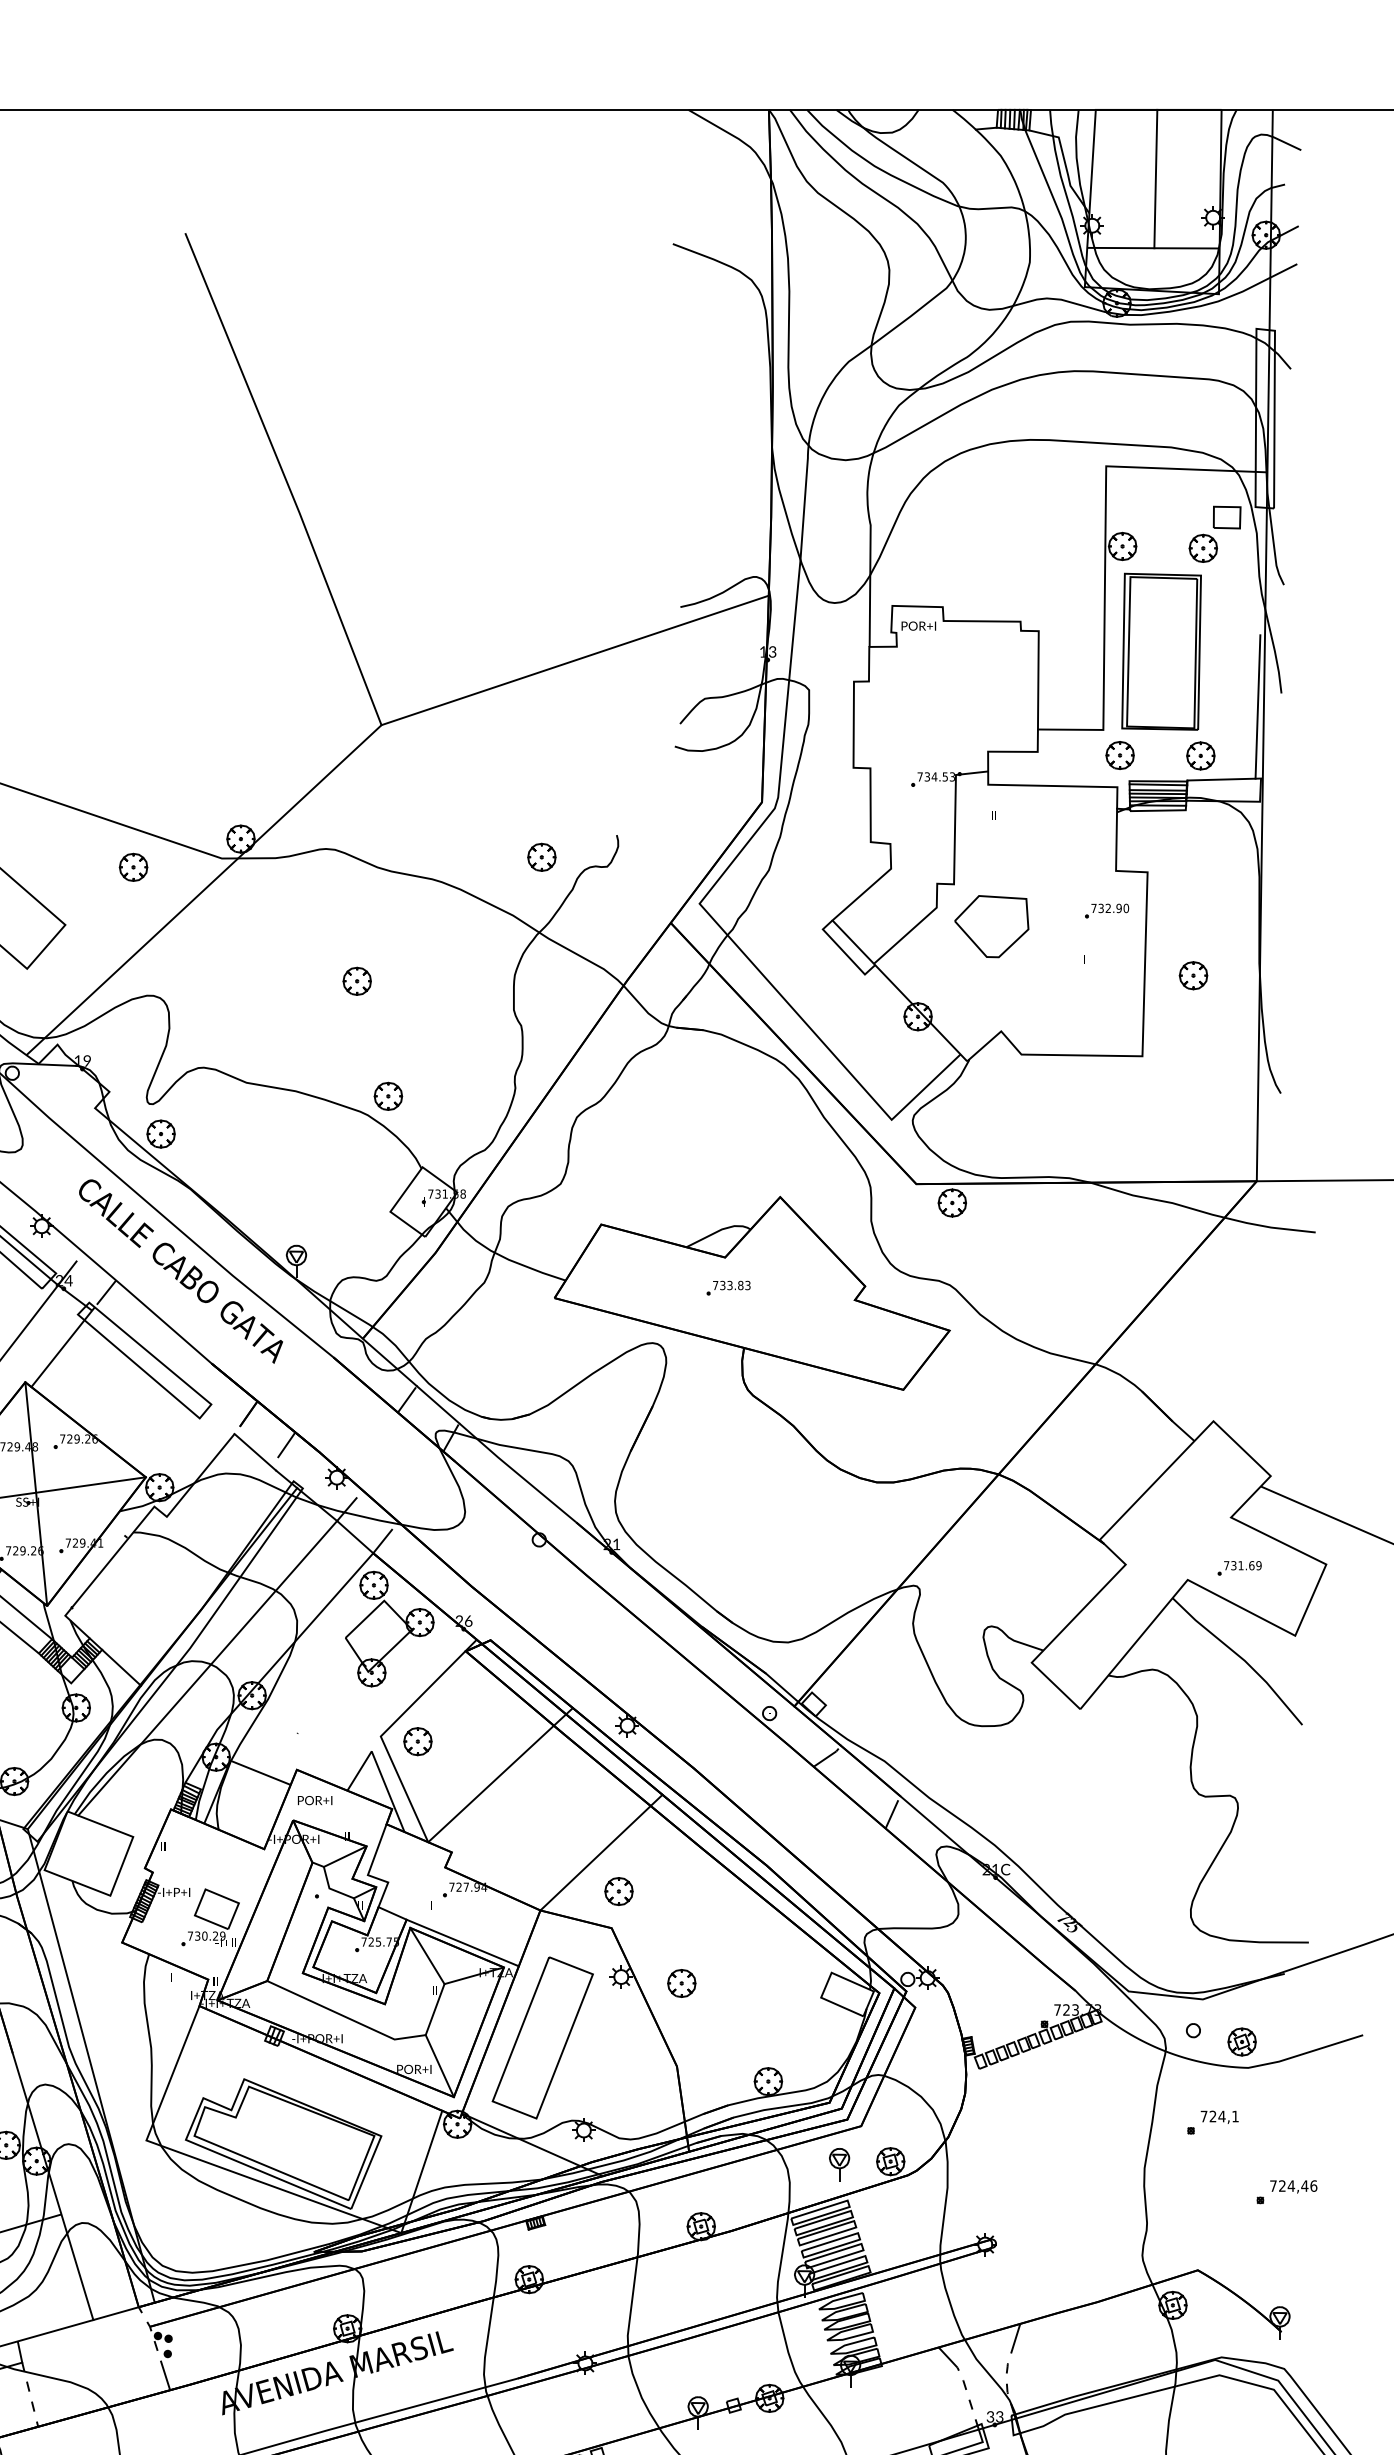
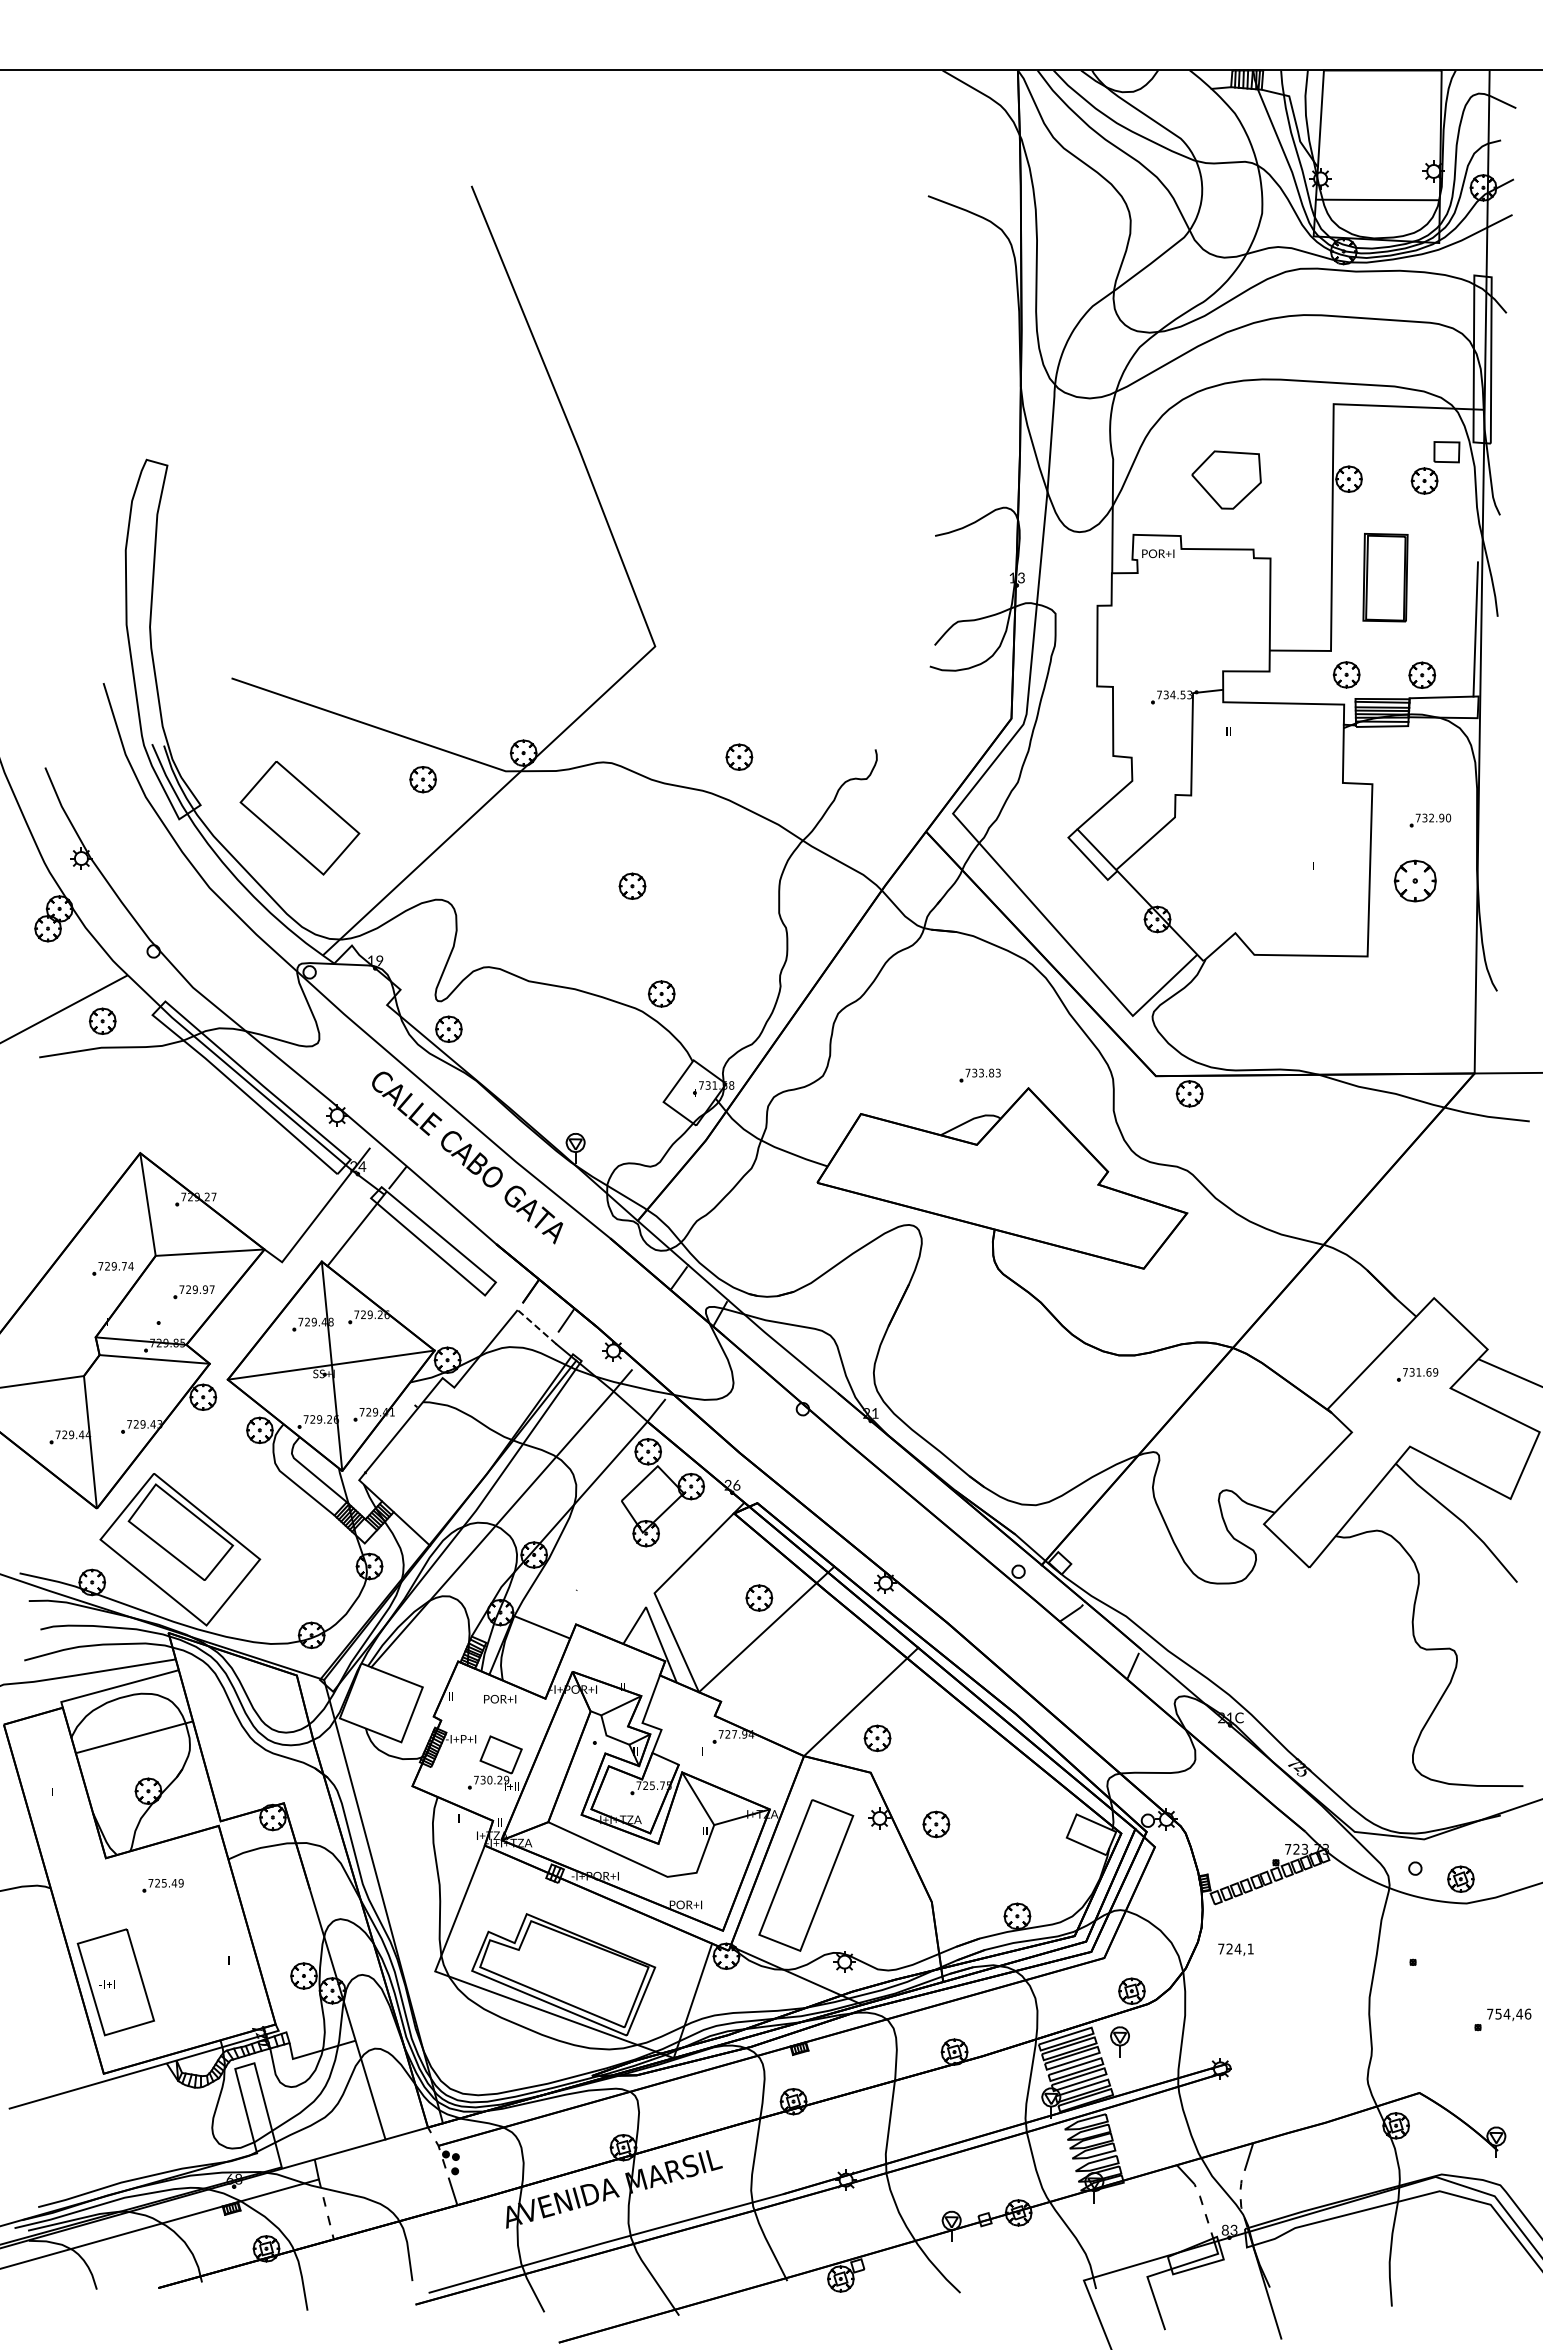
line: (1155, 179) -> (1379, 135), removed
part: (1161, 651) -> (1385, 577), size x0.6
line: (575, 660) -> (836, 585), removed
part: (542, 856) -> (739, 756), moved
part: (1107, 911) -> (1430, 820), moved
part: (991, 926) -> (1226, 479), moved
part: (1193, 975) -> (1415, 880), size x1.6
part: (727, 1288) -> (979, 1075), moved
line: (255, 1452) -> (537, 1327), solid -> dashed
part: (1239, 1567) -> (1417, 1374), moved
part: (418, 1741) -> (759, 1597), moved
text: (315, 1800) -> (500, 1699), moved
line: (461, 1942) -> (730, 1786), removed
line: (439, 2065) -> (709, 1901), removed
text: (1219, 2117) -> (1235, 1949), moved
part: (838, 2164) -> (1119, 2041), moved
text: (1282, 2185) -> (1498, 2013), 724,46 -> 754,46
text: (989, 2416) -> (1224, 2229), 33 -> 83

